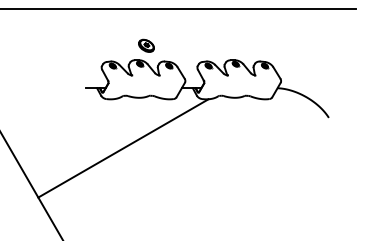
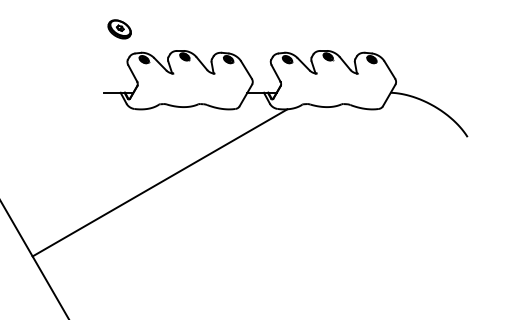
part: (146, 45) -> (119, 28), moved

